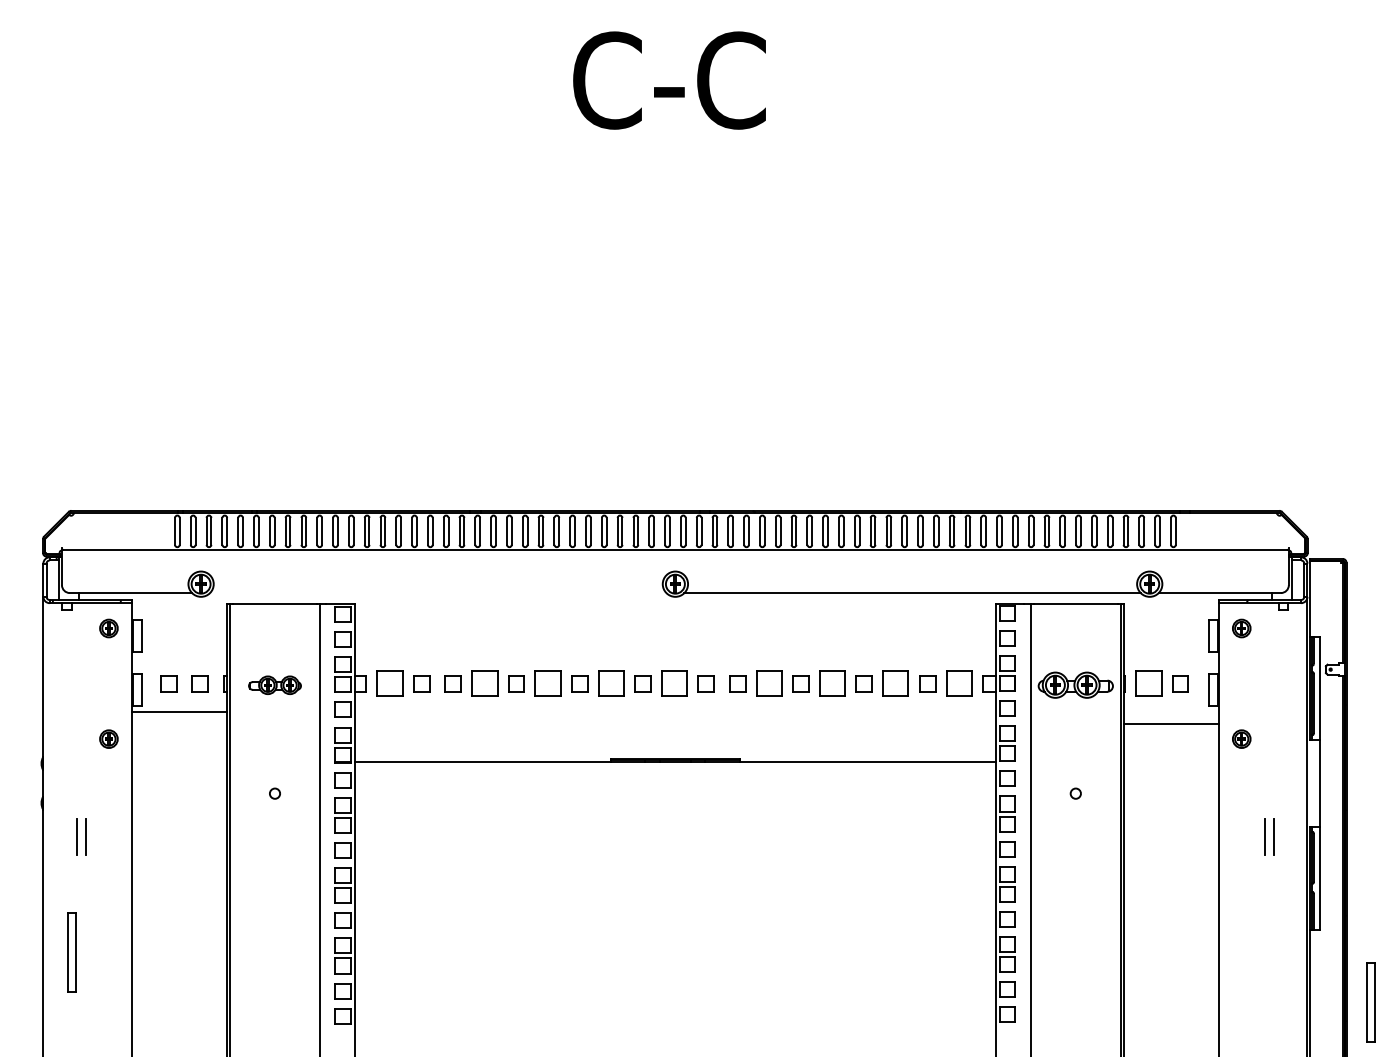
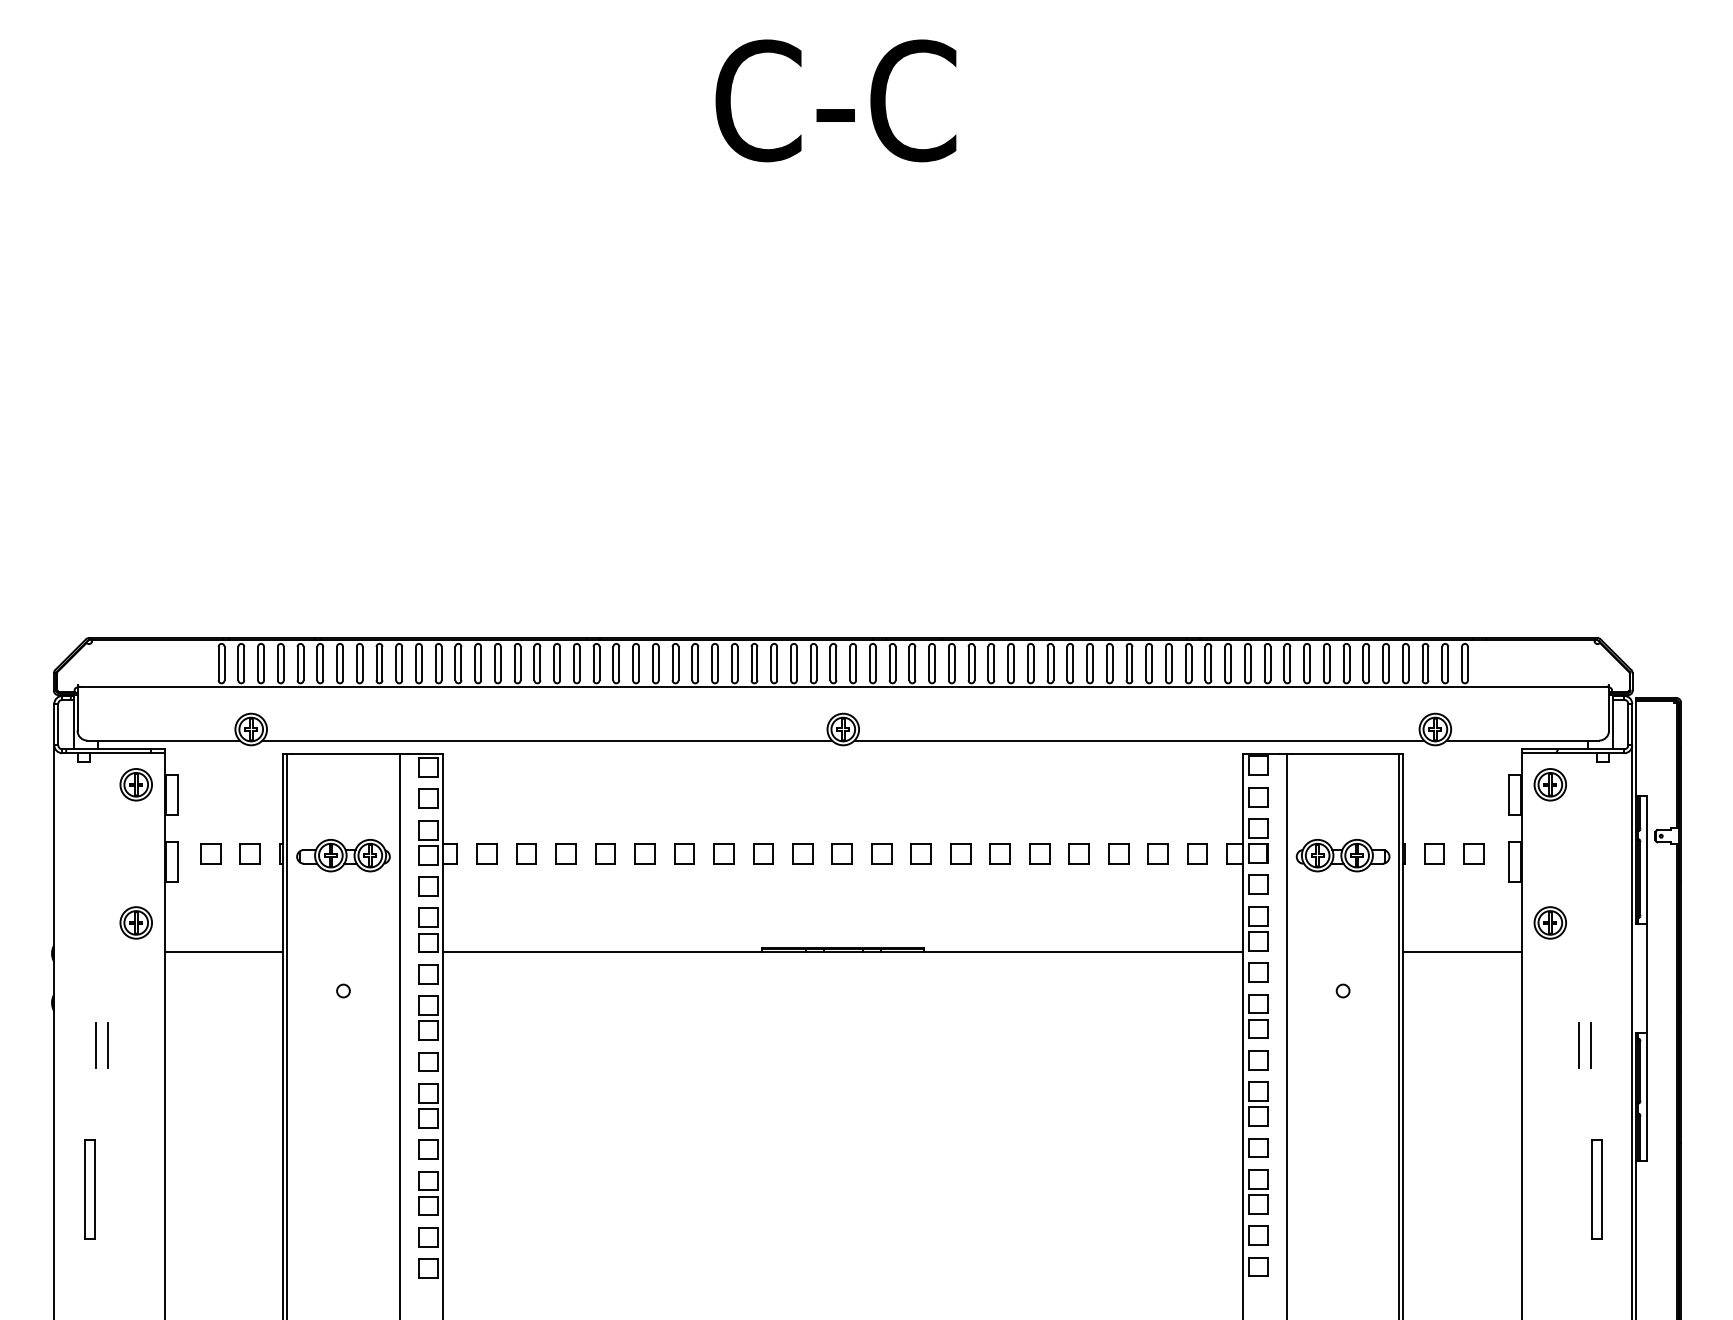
line: (438, 592) -> (547, 740), added
part: (108, 628) -> (135, 784), size x1.43
part: (1241, 628) -> (1549, 784), size x1.43
part: (389, 683) -> (486, 853), size x0.62
part: (484, 683) -> (605, 853), size x0.62
part: (548, 683) -> (684, 853), size x0.62
part: (611, 683) -> (763, 853), size x0.62
part: (673, 683) -> (841, 853), size x0.62
part: (769, 683) -> (960, 853), size x0.62
part: (832, 683) -> (1039, 853), size x0.62
part: (895, 683) -> (1118, 853), size x0.62
part: (959, 683) -> (1197, 853), size x0.62
part: (1149, 683) -> (1434, 853), size x0.62
part: (275, 685) -> (343, 855), size x1.43
line: (178, 712) -> (223, 951), moved
line: (1171, 724) -> (1462, 951), moved
part: (108, 738) -> (135, 922), size x1.43
part: (1241, 738) -> (1549, 922), size x1.43
part: (1370, 1002) -> (1596, 1189), moved

